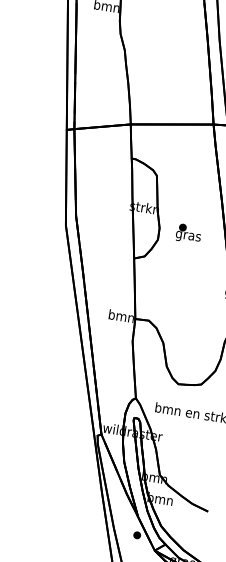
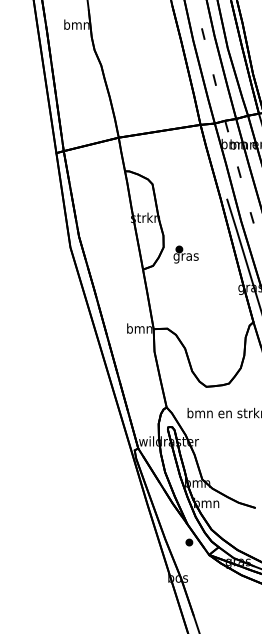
part: (188, 233) -> (185, 254), moved

